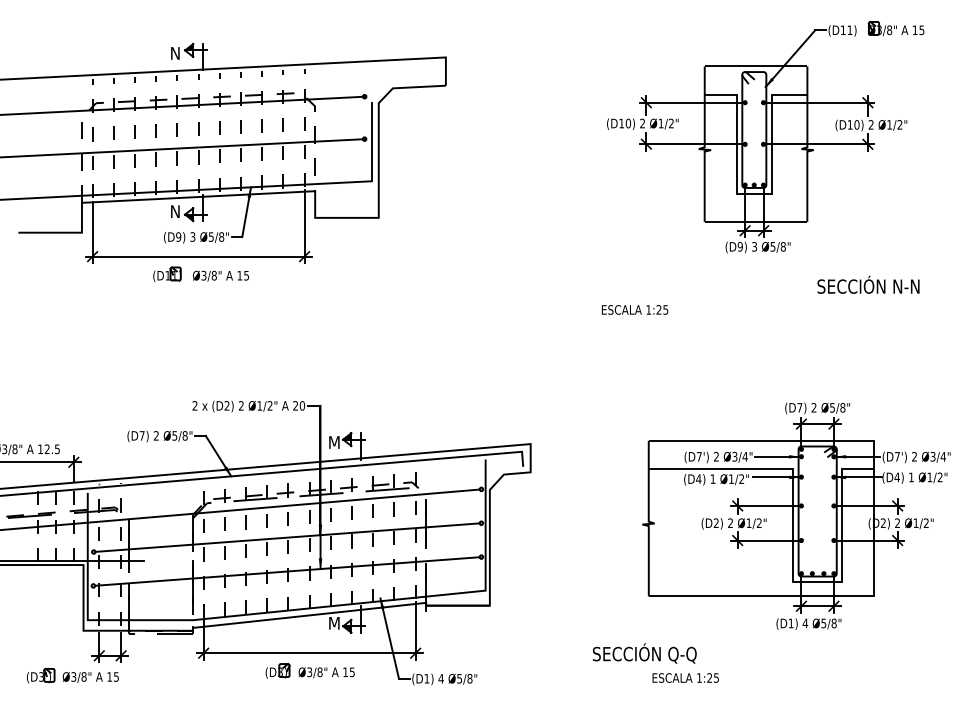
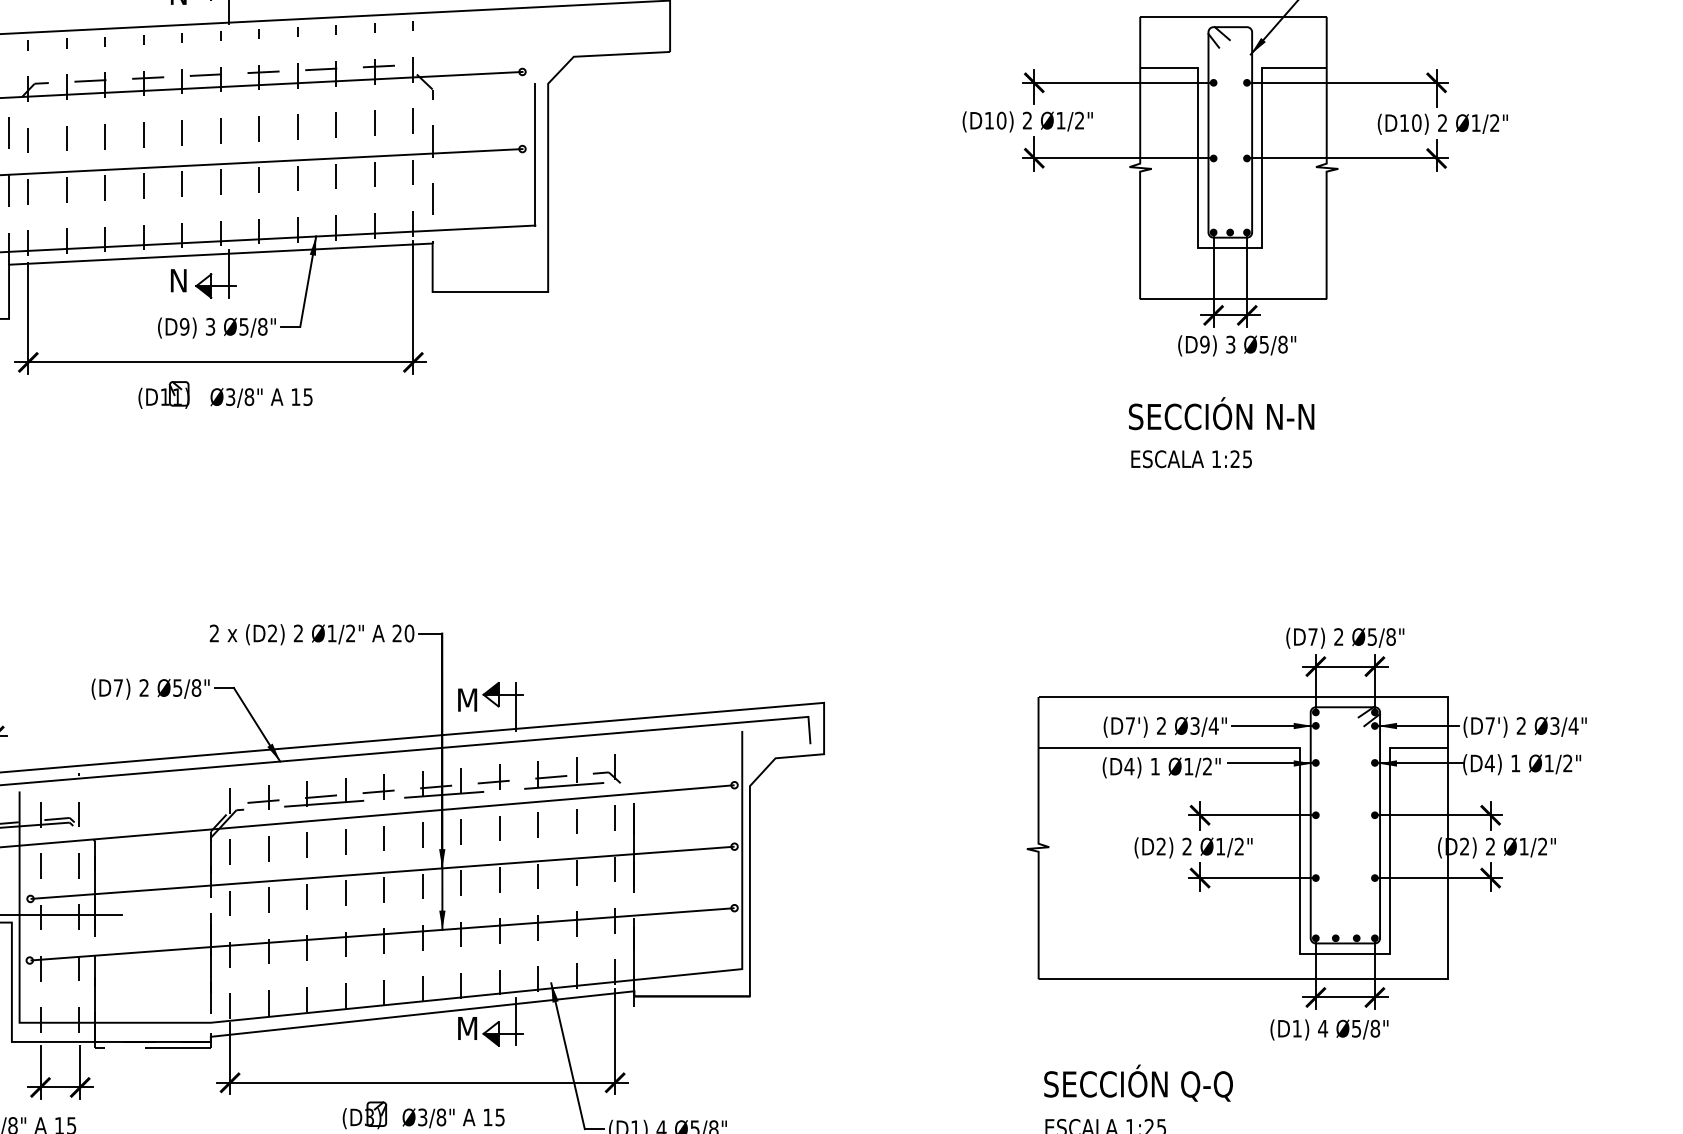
text: (868, 284) -> (1221, 413), moved
text: (634, 309) -> (1190, 458), moved
text: (644, 653) -> (1137, 1083), moved

